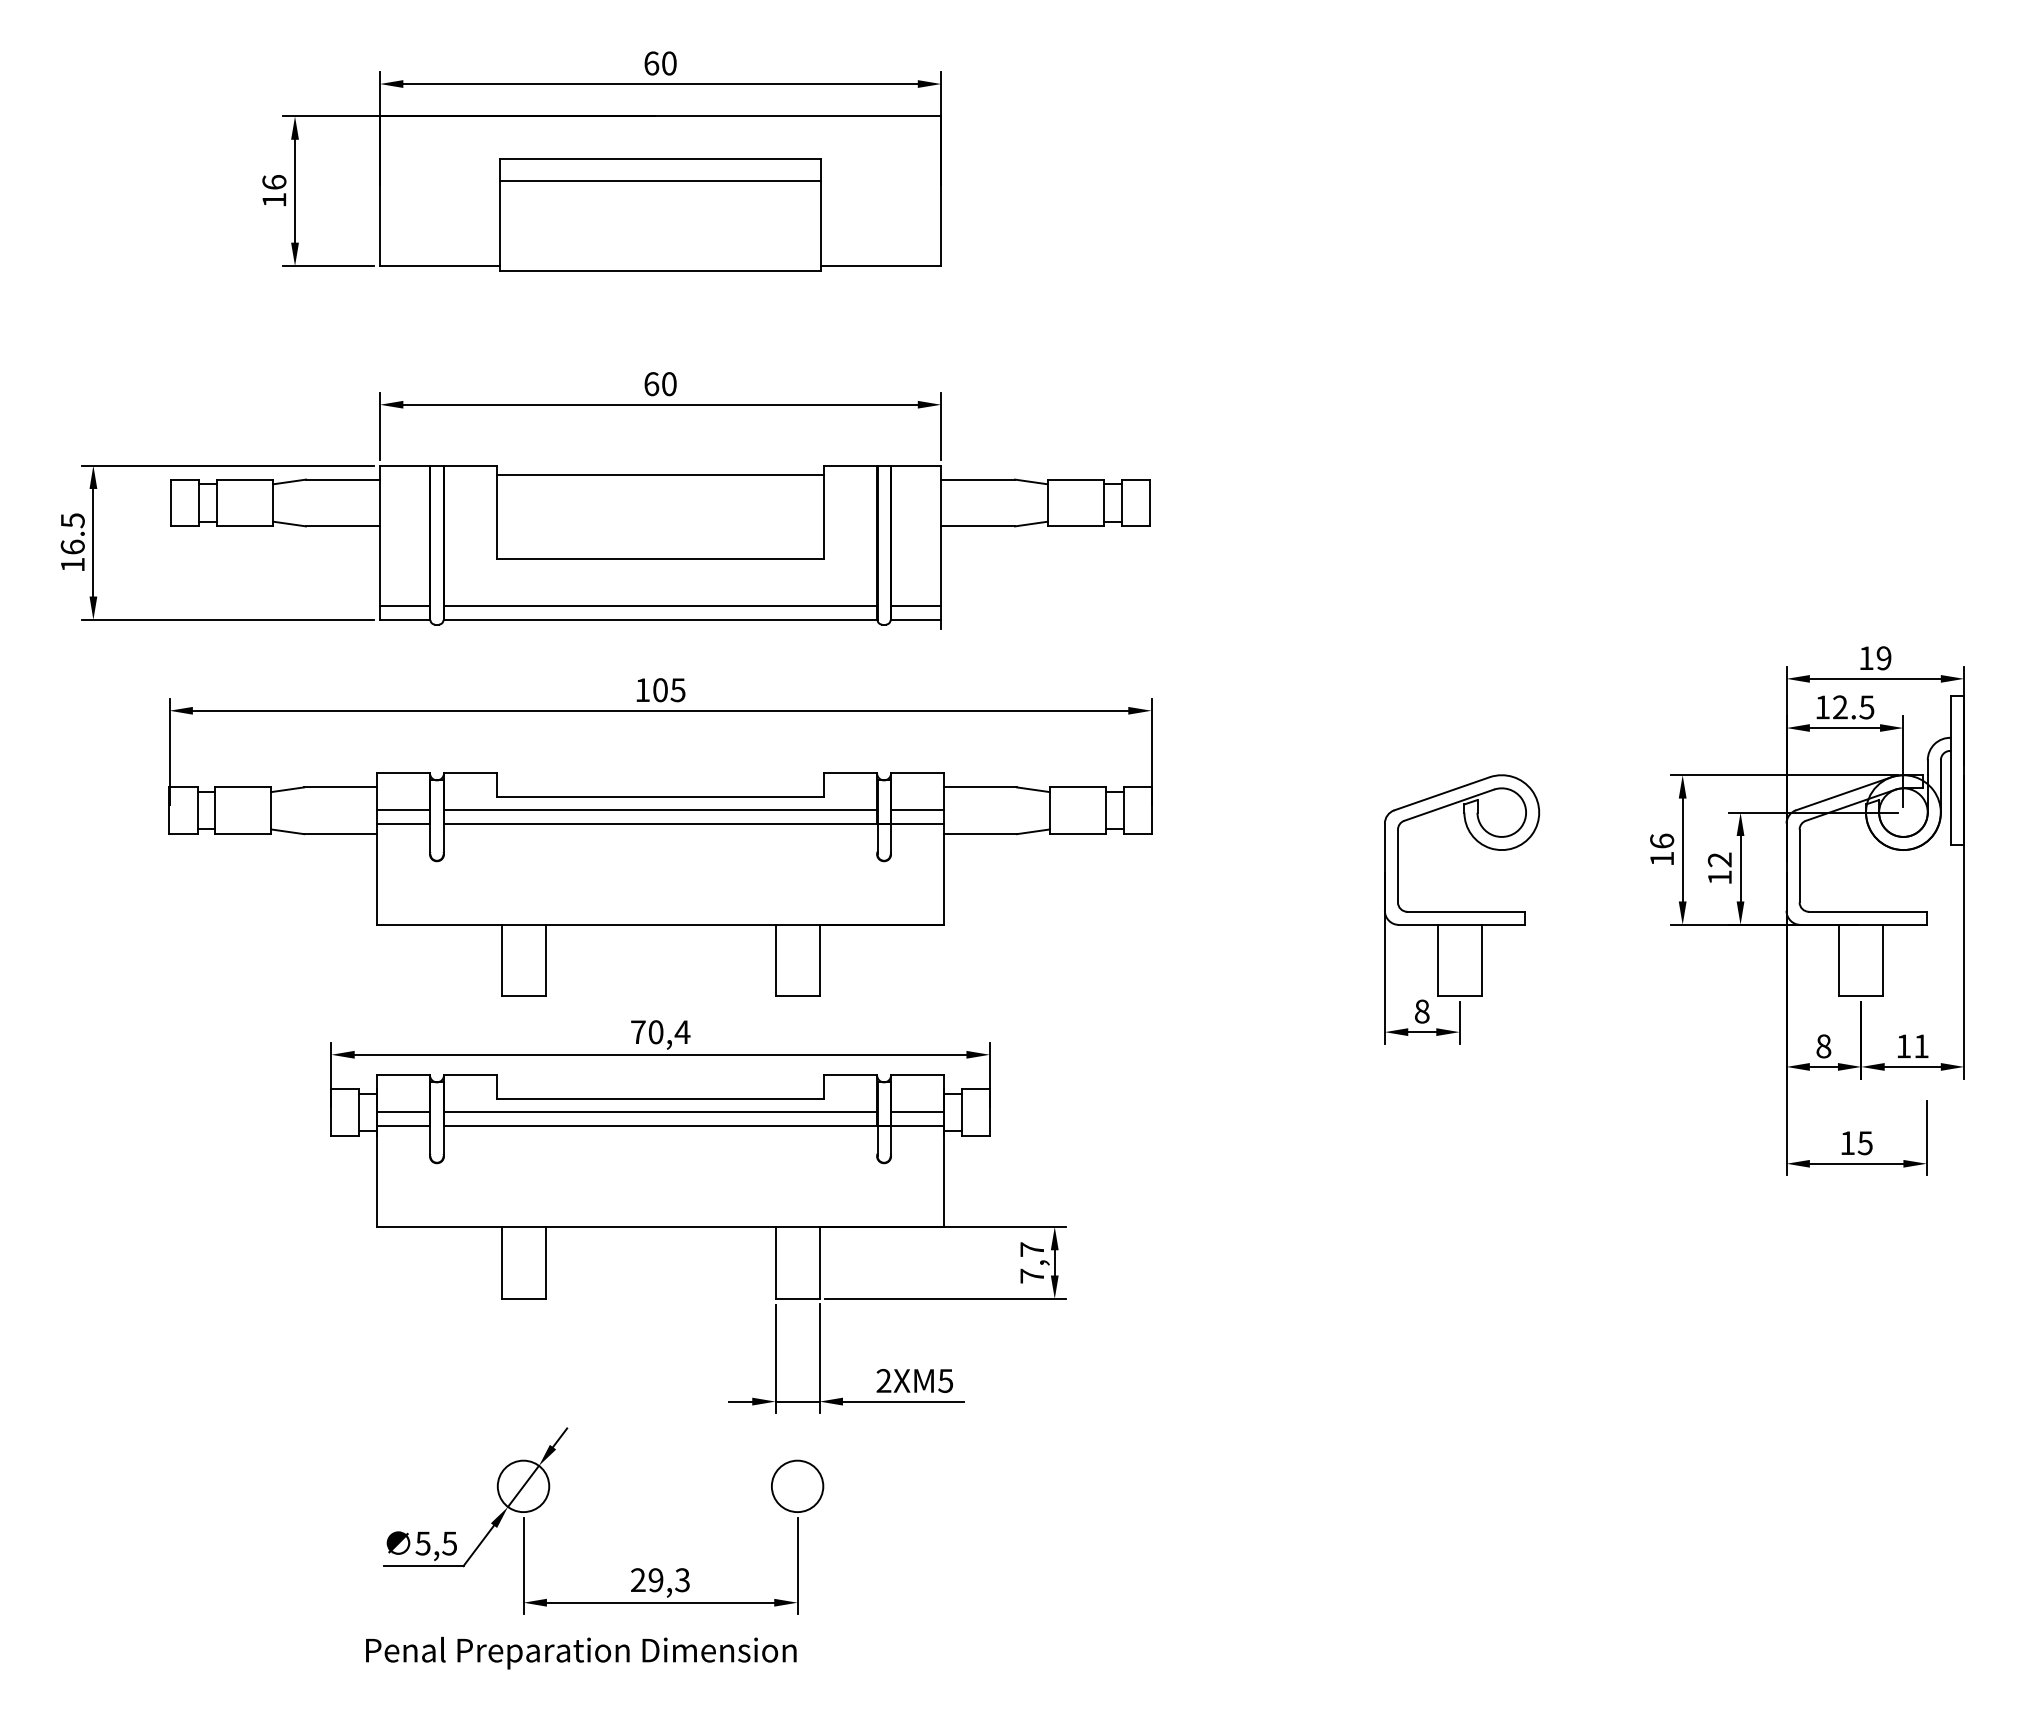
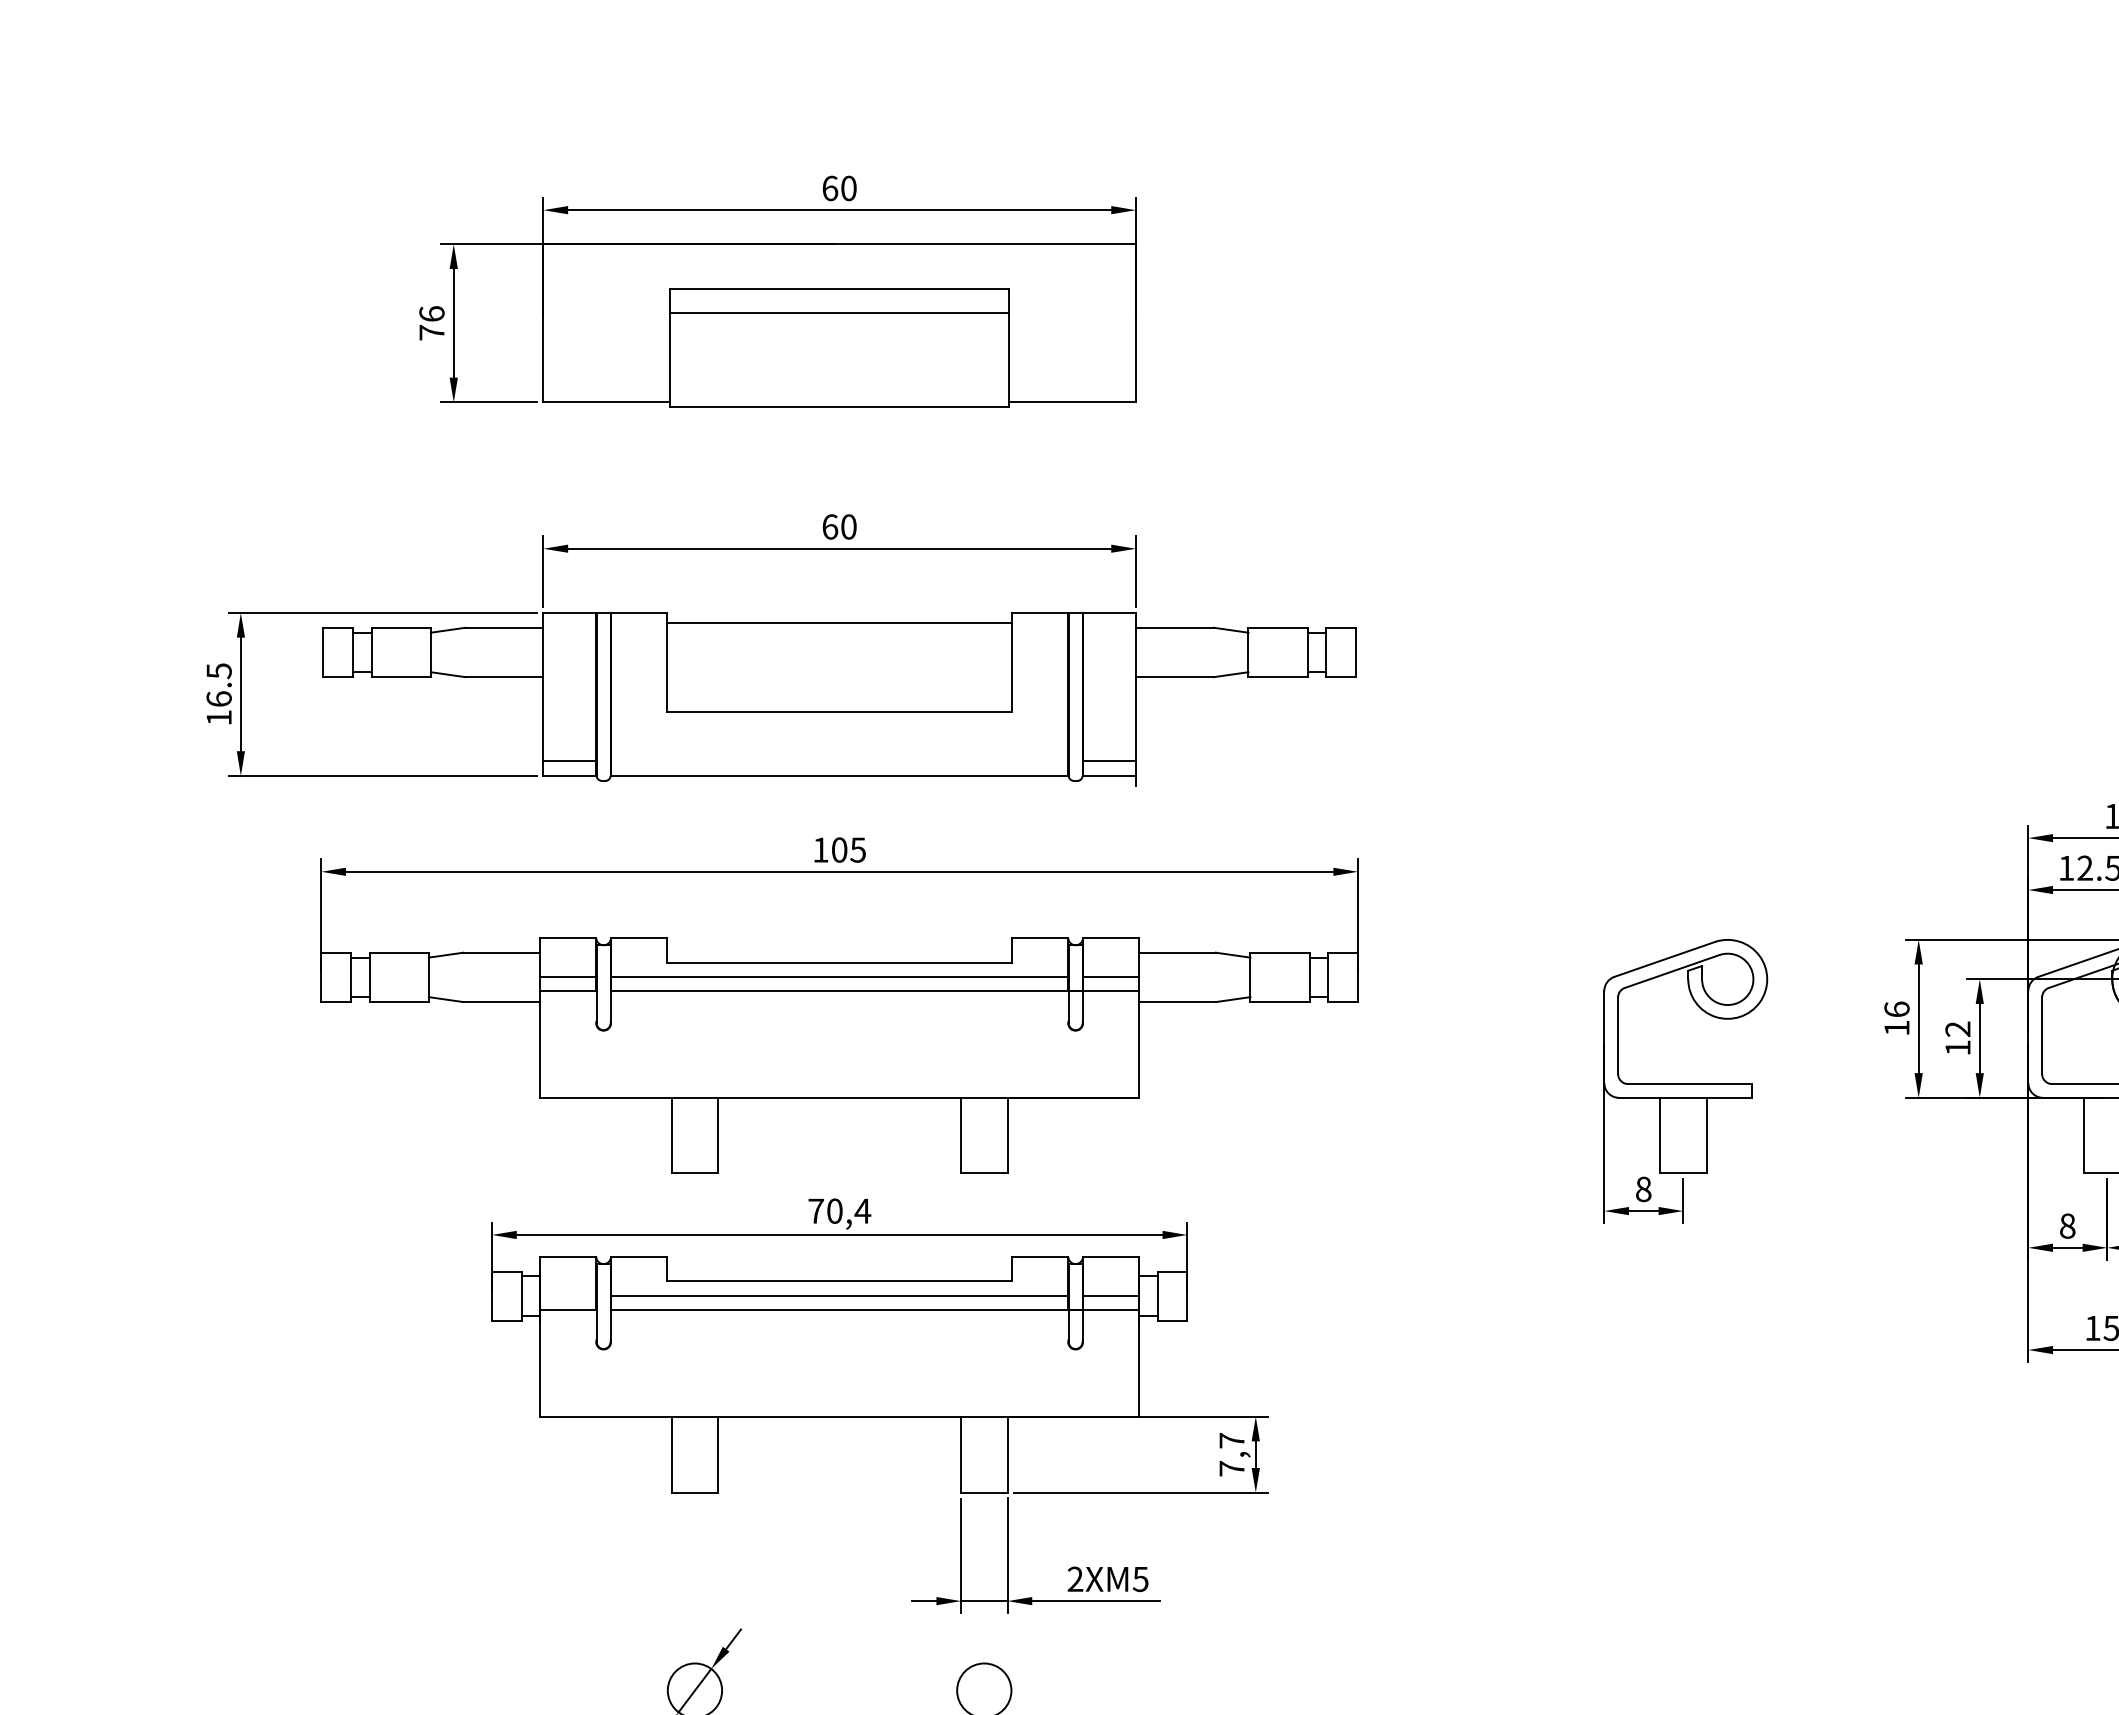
text: (274, 199) -> (432, 332), 16 -> 76
line: (660, 605) -> (839, 760), removed
line: (403, 1112) -> (568, 1295), removed

